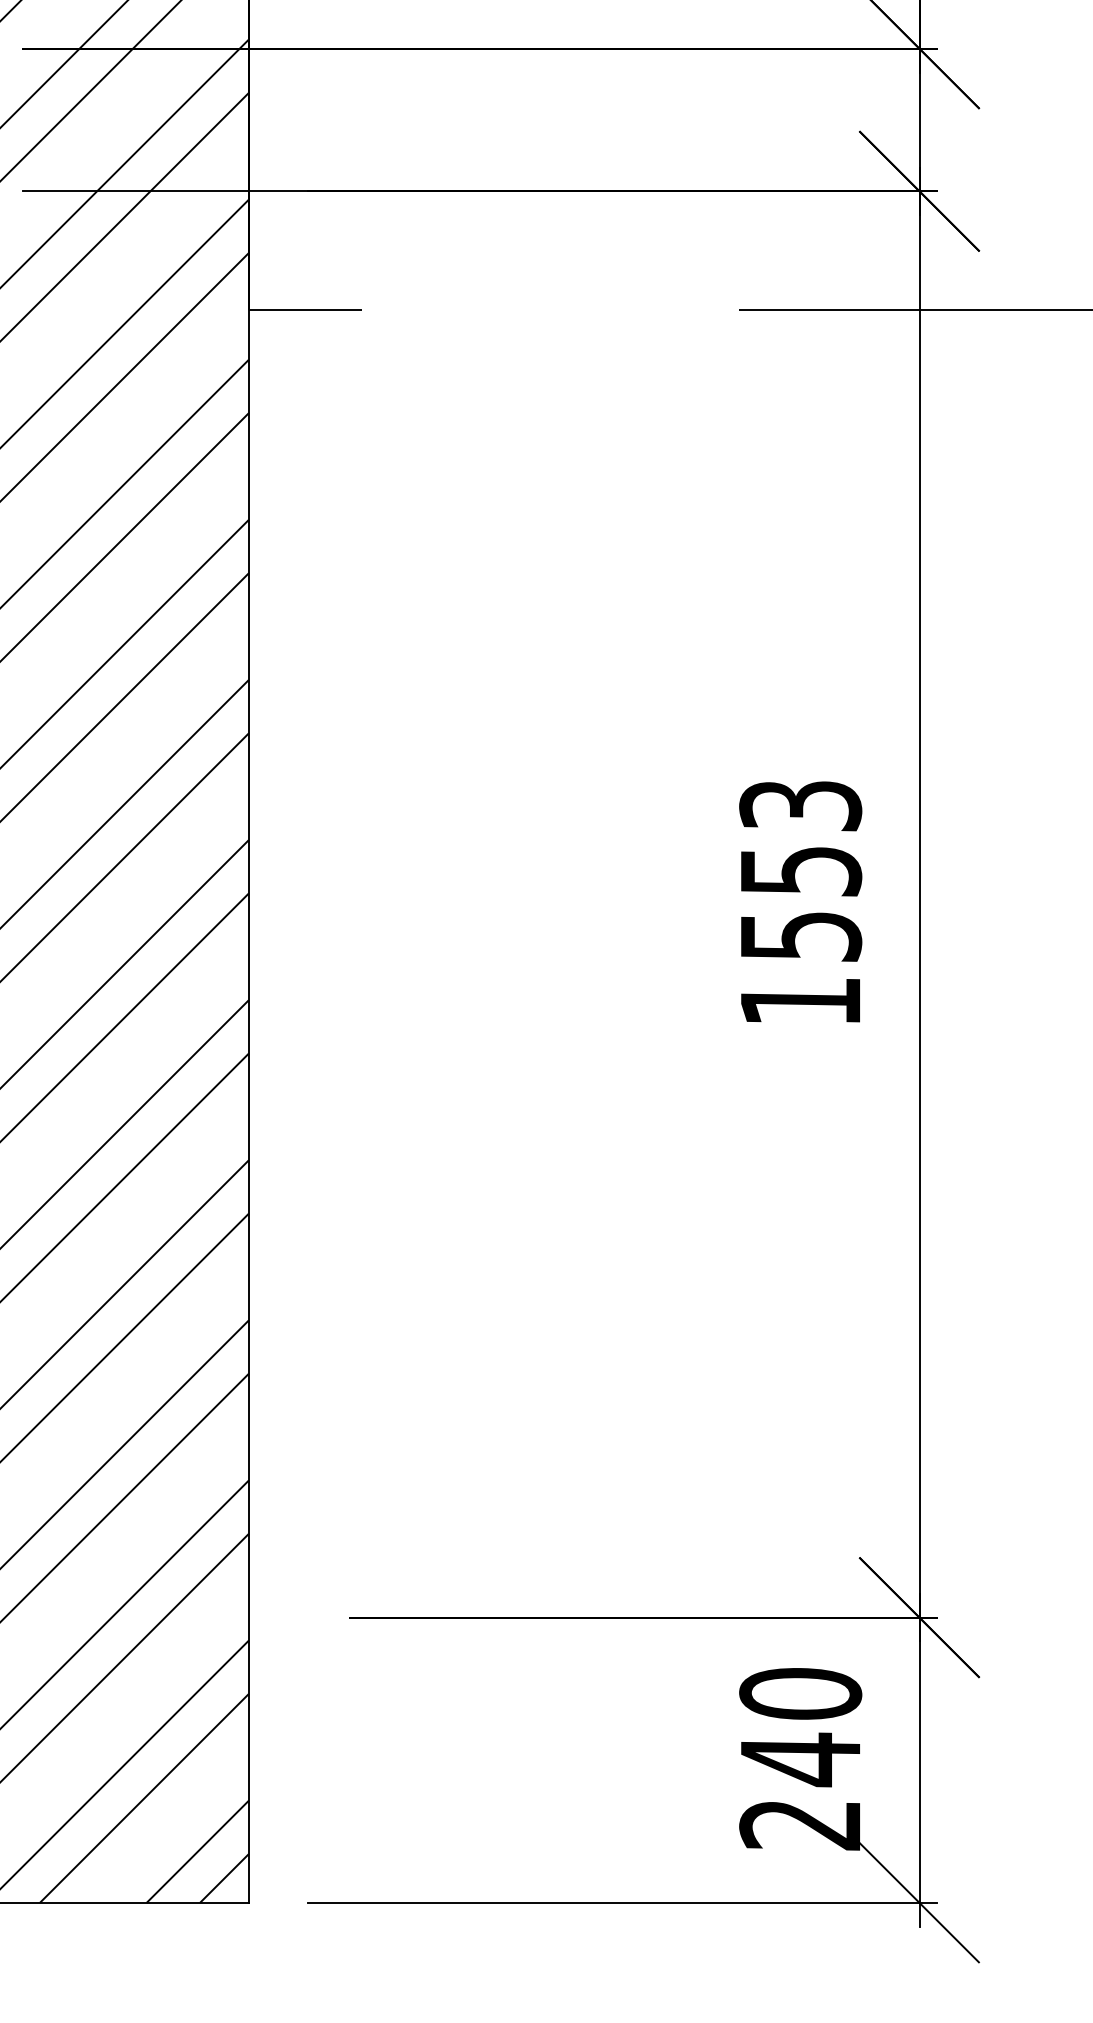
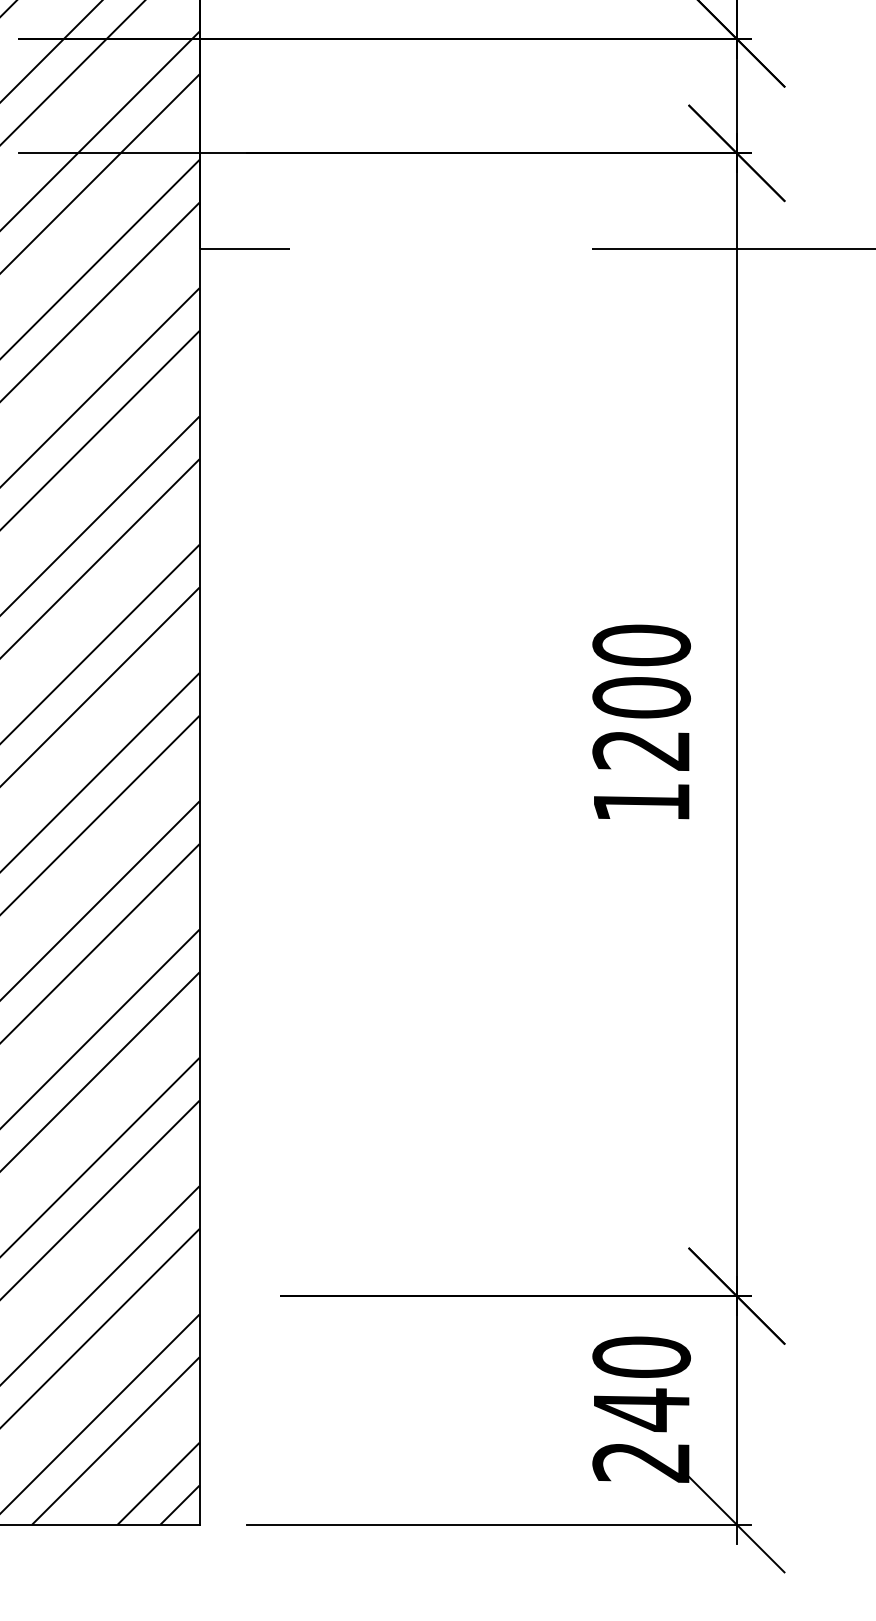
text: (800, 870) -> (641, 697), 1553 -> 1200

